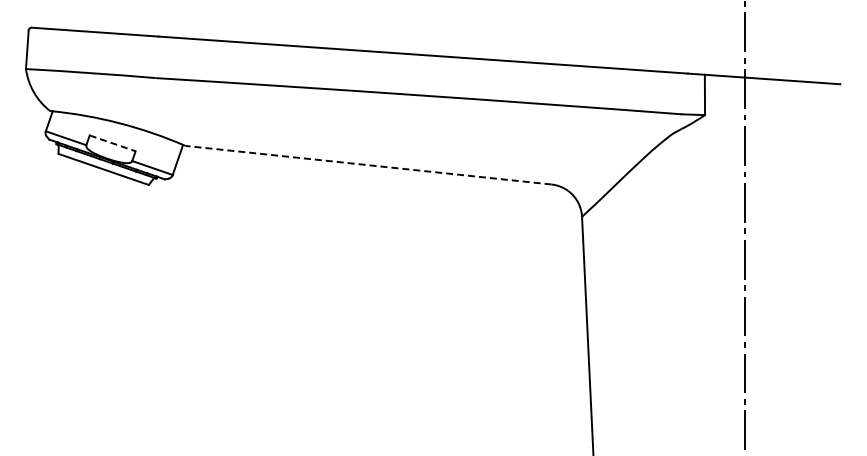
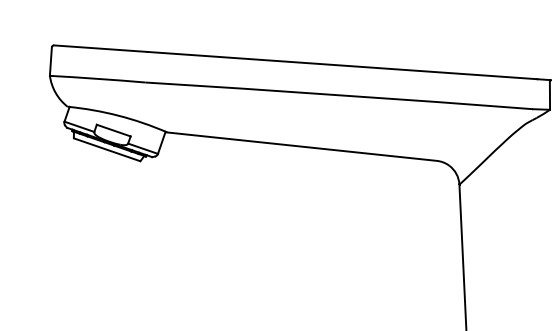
line: (113, 143) -> (114, 130), dashed -> solid
line: (368, 165) -> (302, 146), dashed -> solid

